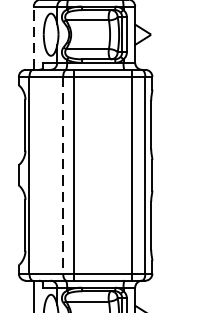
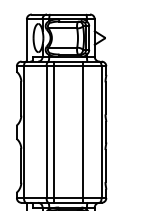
line: (33, 36) -> (26, 39), dashed -> solid
line: (131, 174) -> (82, 131), moved
line: (63, 175) -> (46, 132), dashed -> solid

